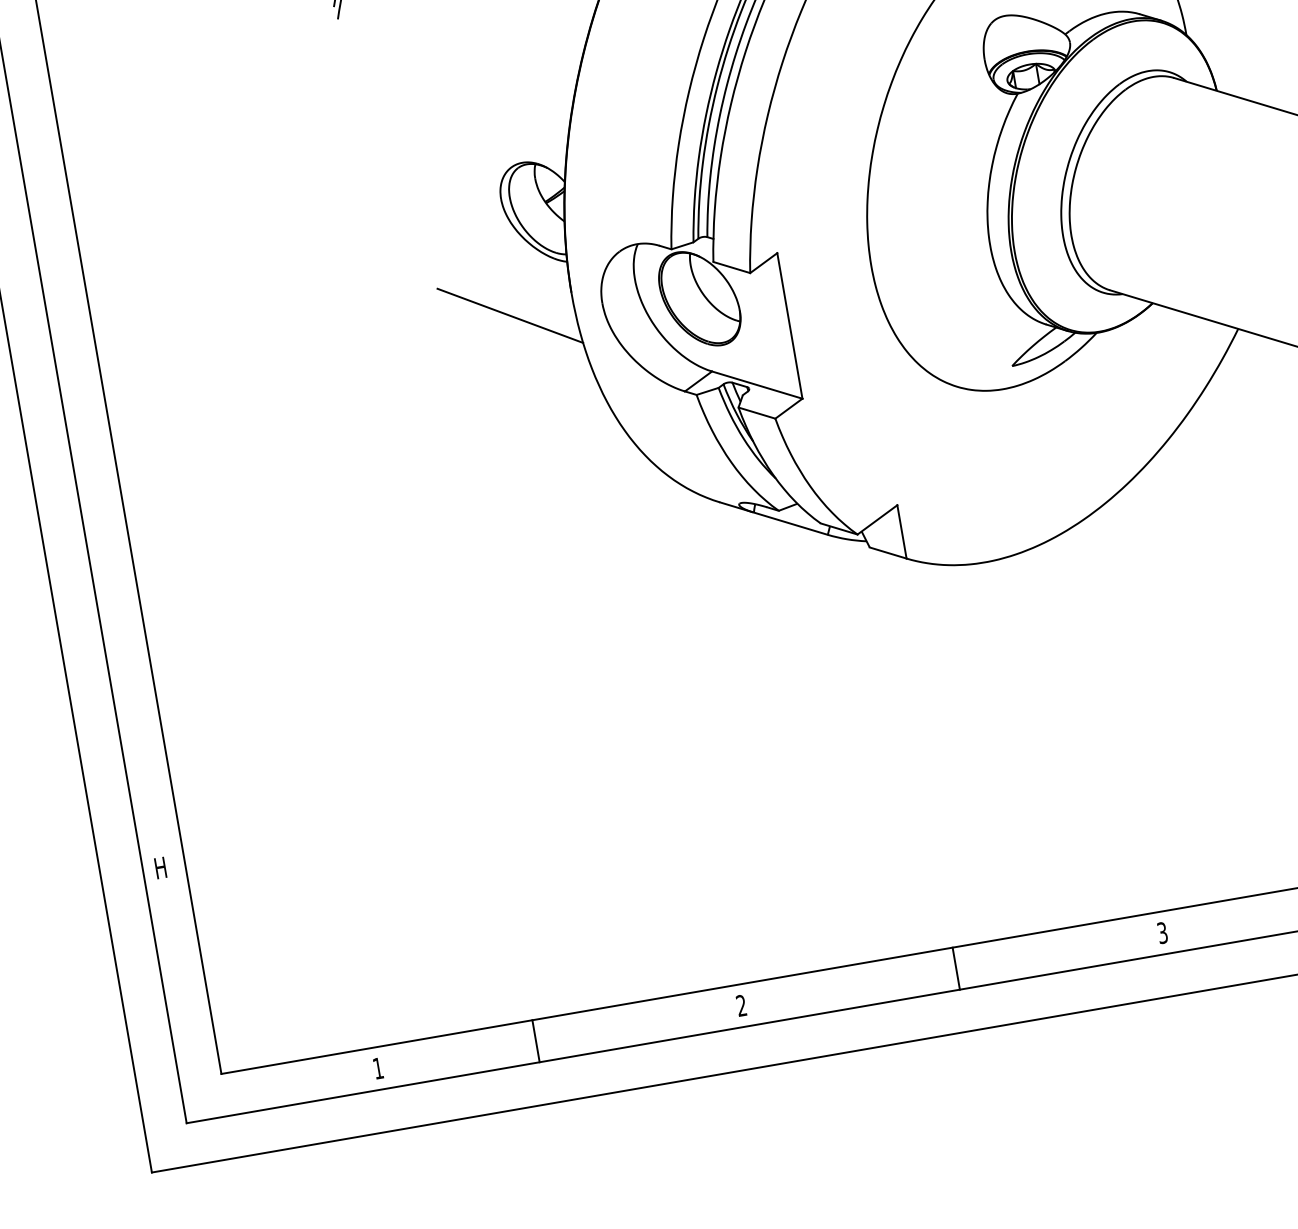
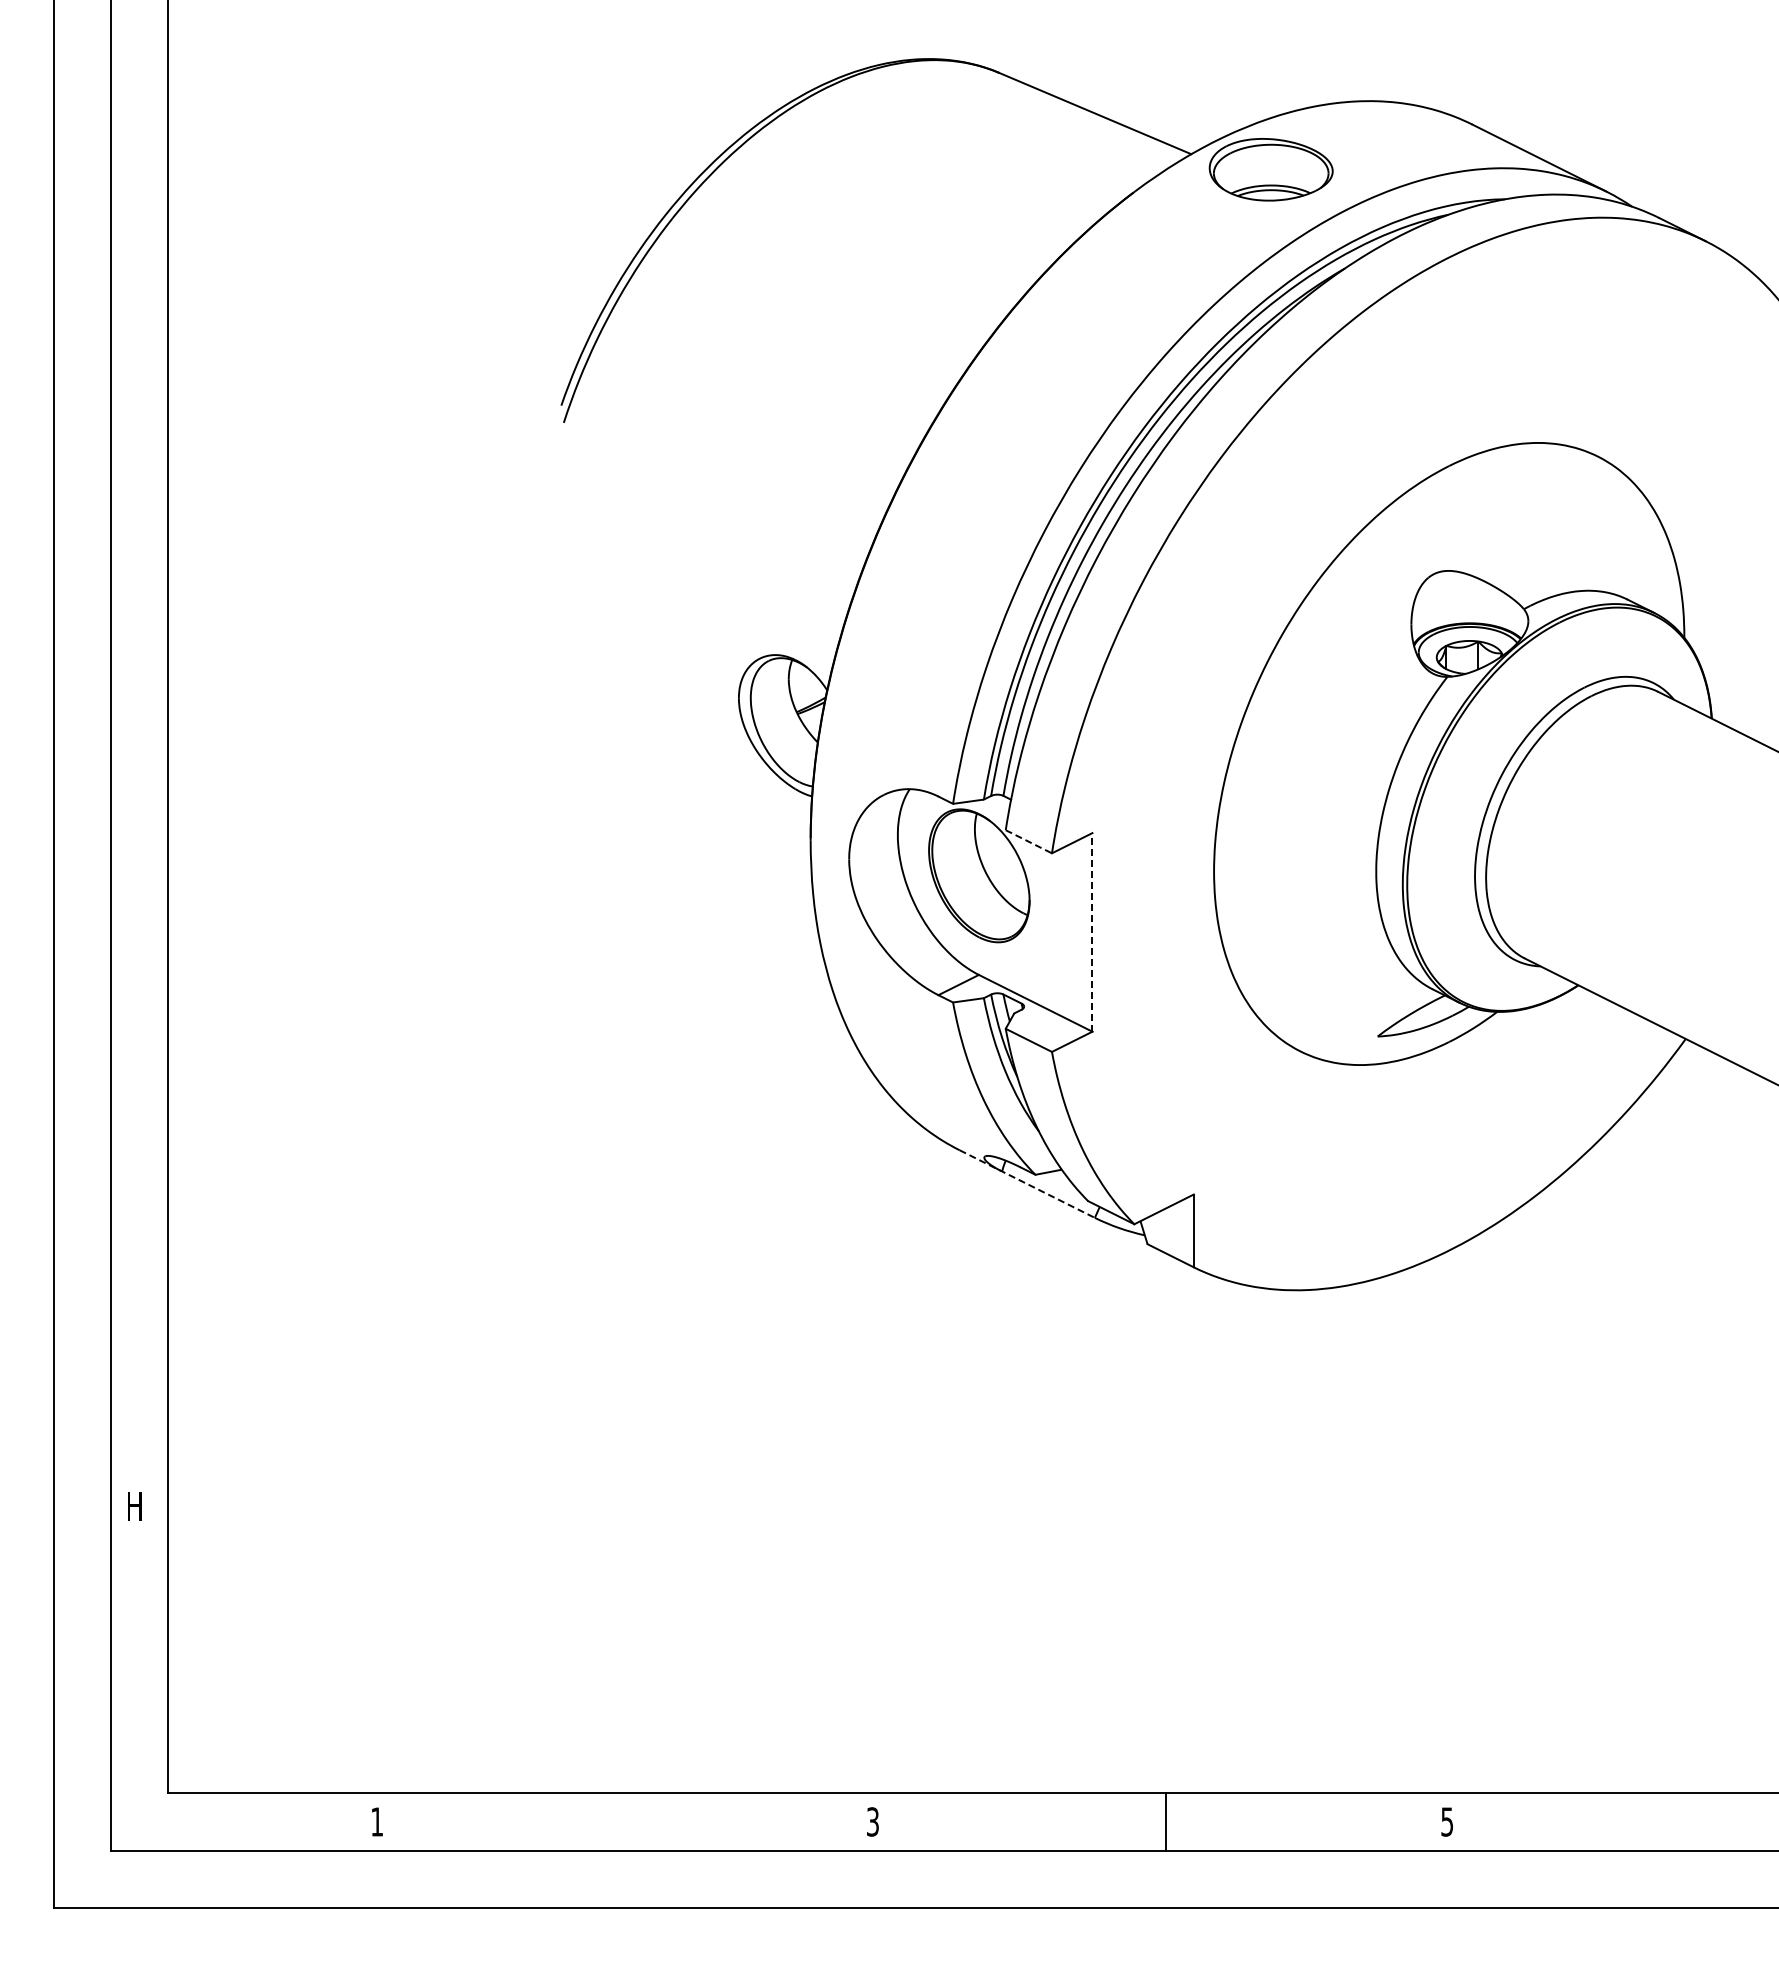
line: (731, 267) -> (1028, 841), solid -> dashed
line: (510, 315) -> (724, 854), removed
line: (789, 325) -> (1092, 931), solid -> dashed
line: (774, 518) -> (1027, 1184), solid -> dashed
text: (1162, 932) -> (1447, 1821), 3 -> 5
text: (741, 1005) -> (872, 1821), 2 -> 3
line: (536, 1040) -> (592, 1821), removed

